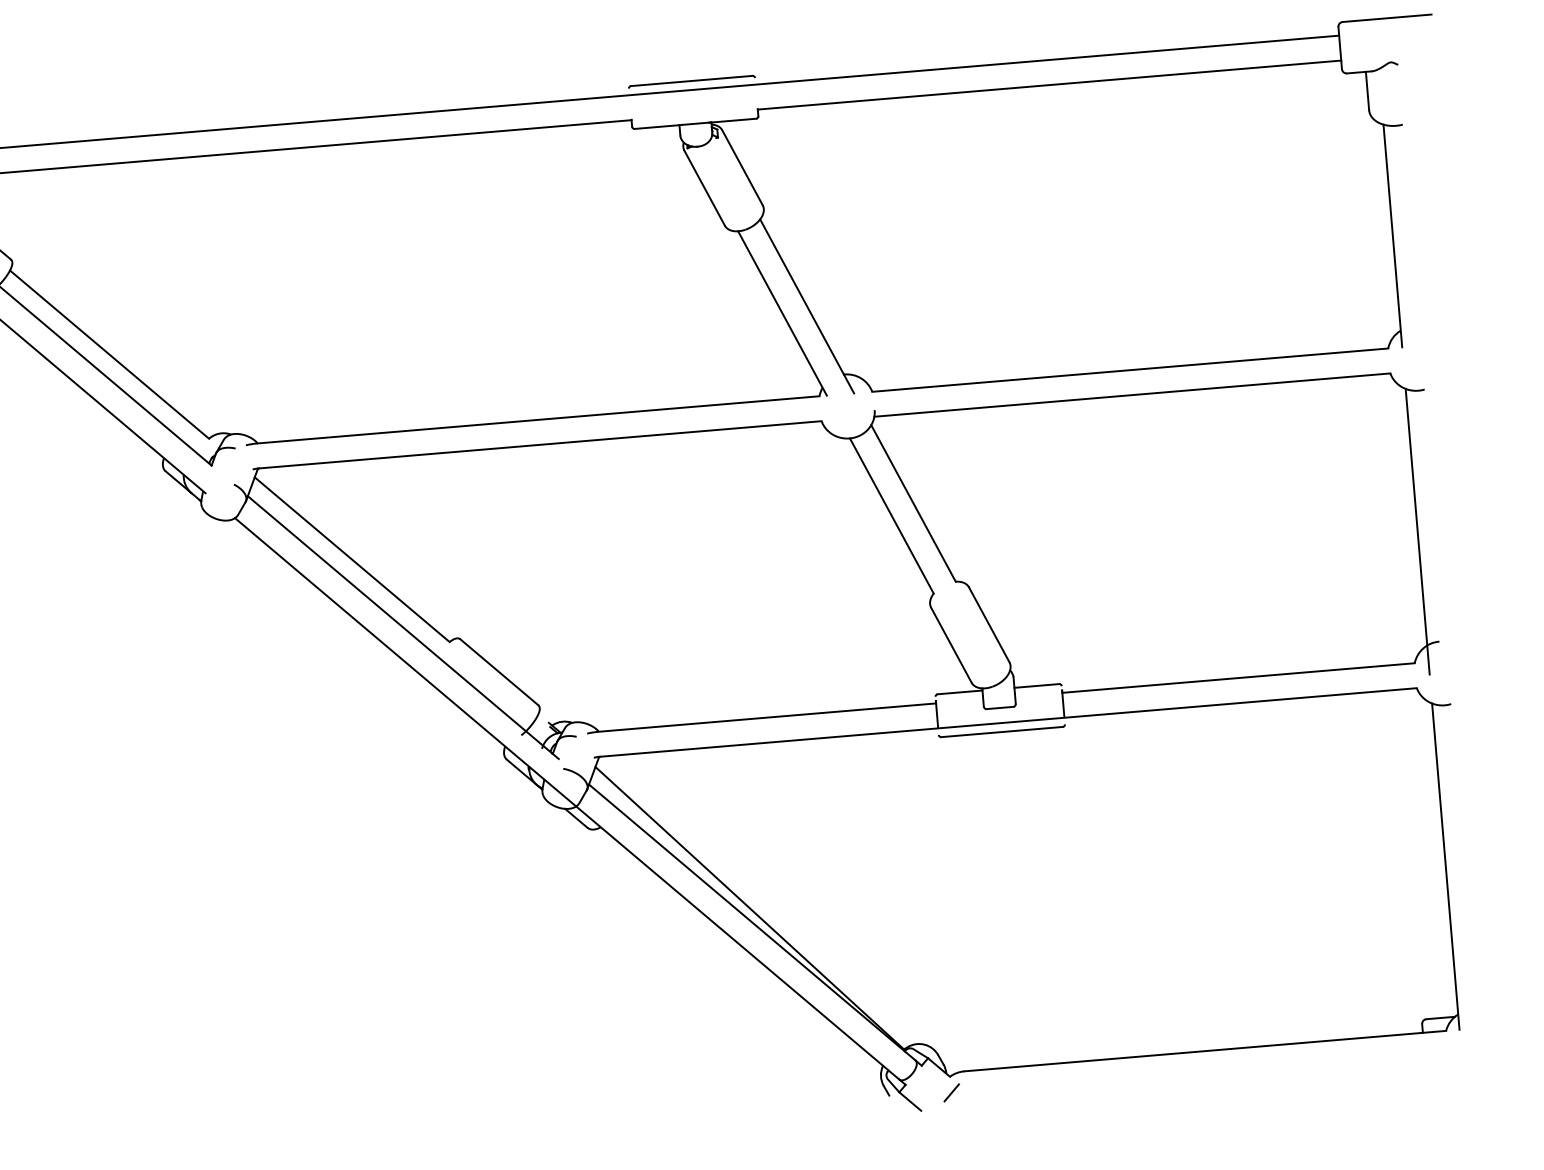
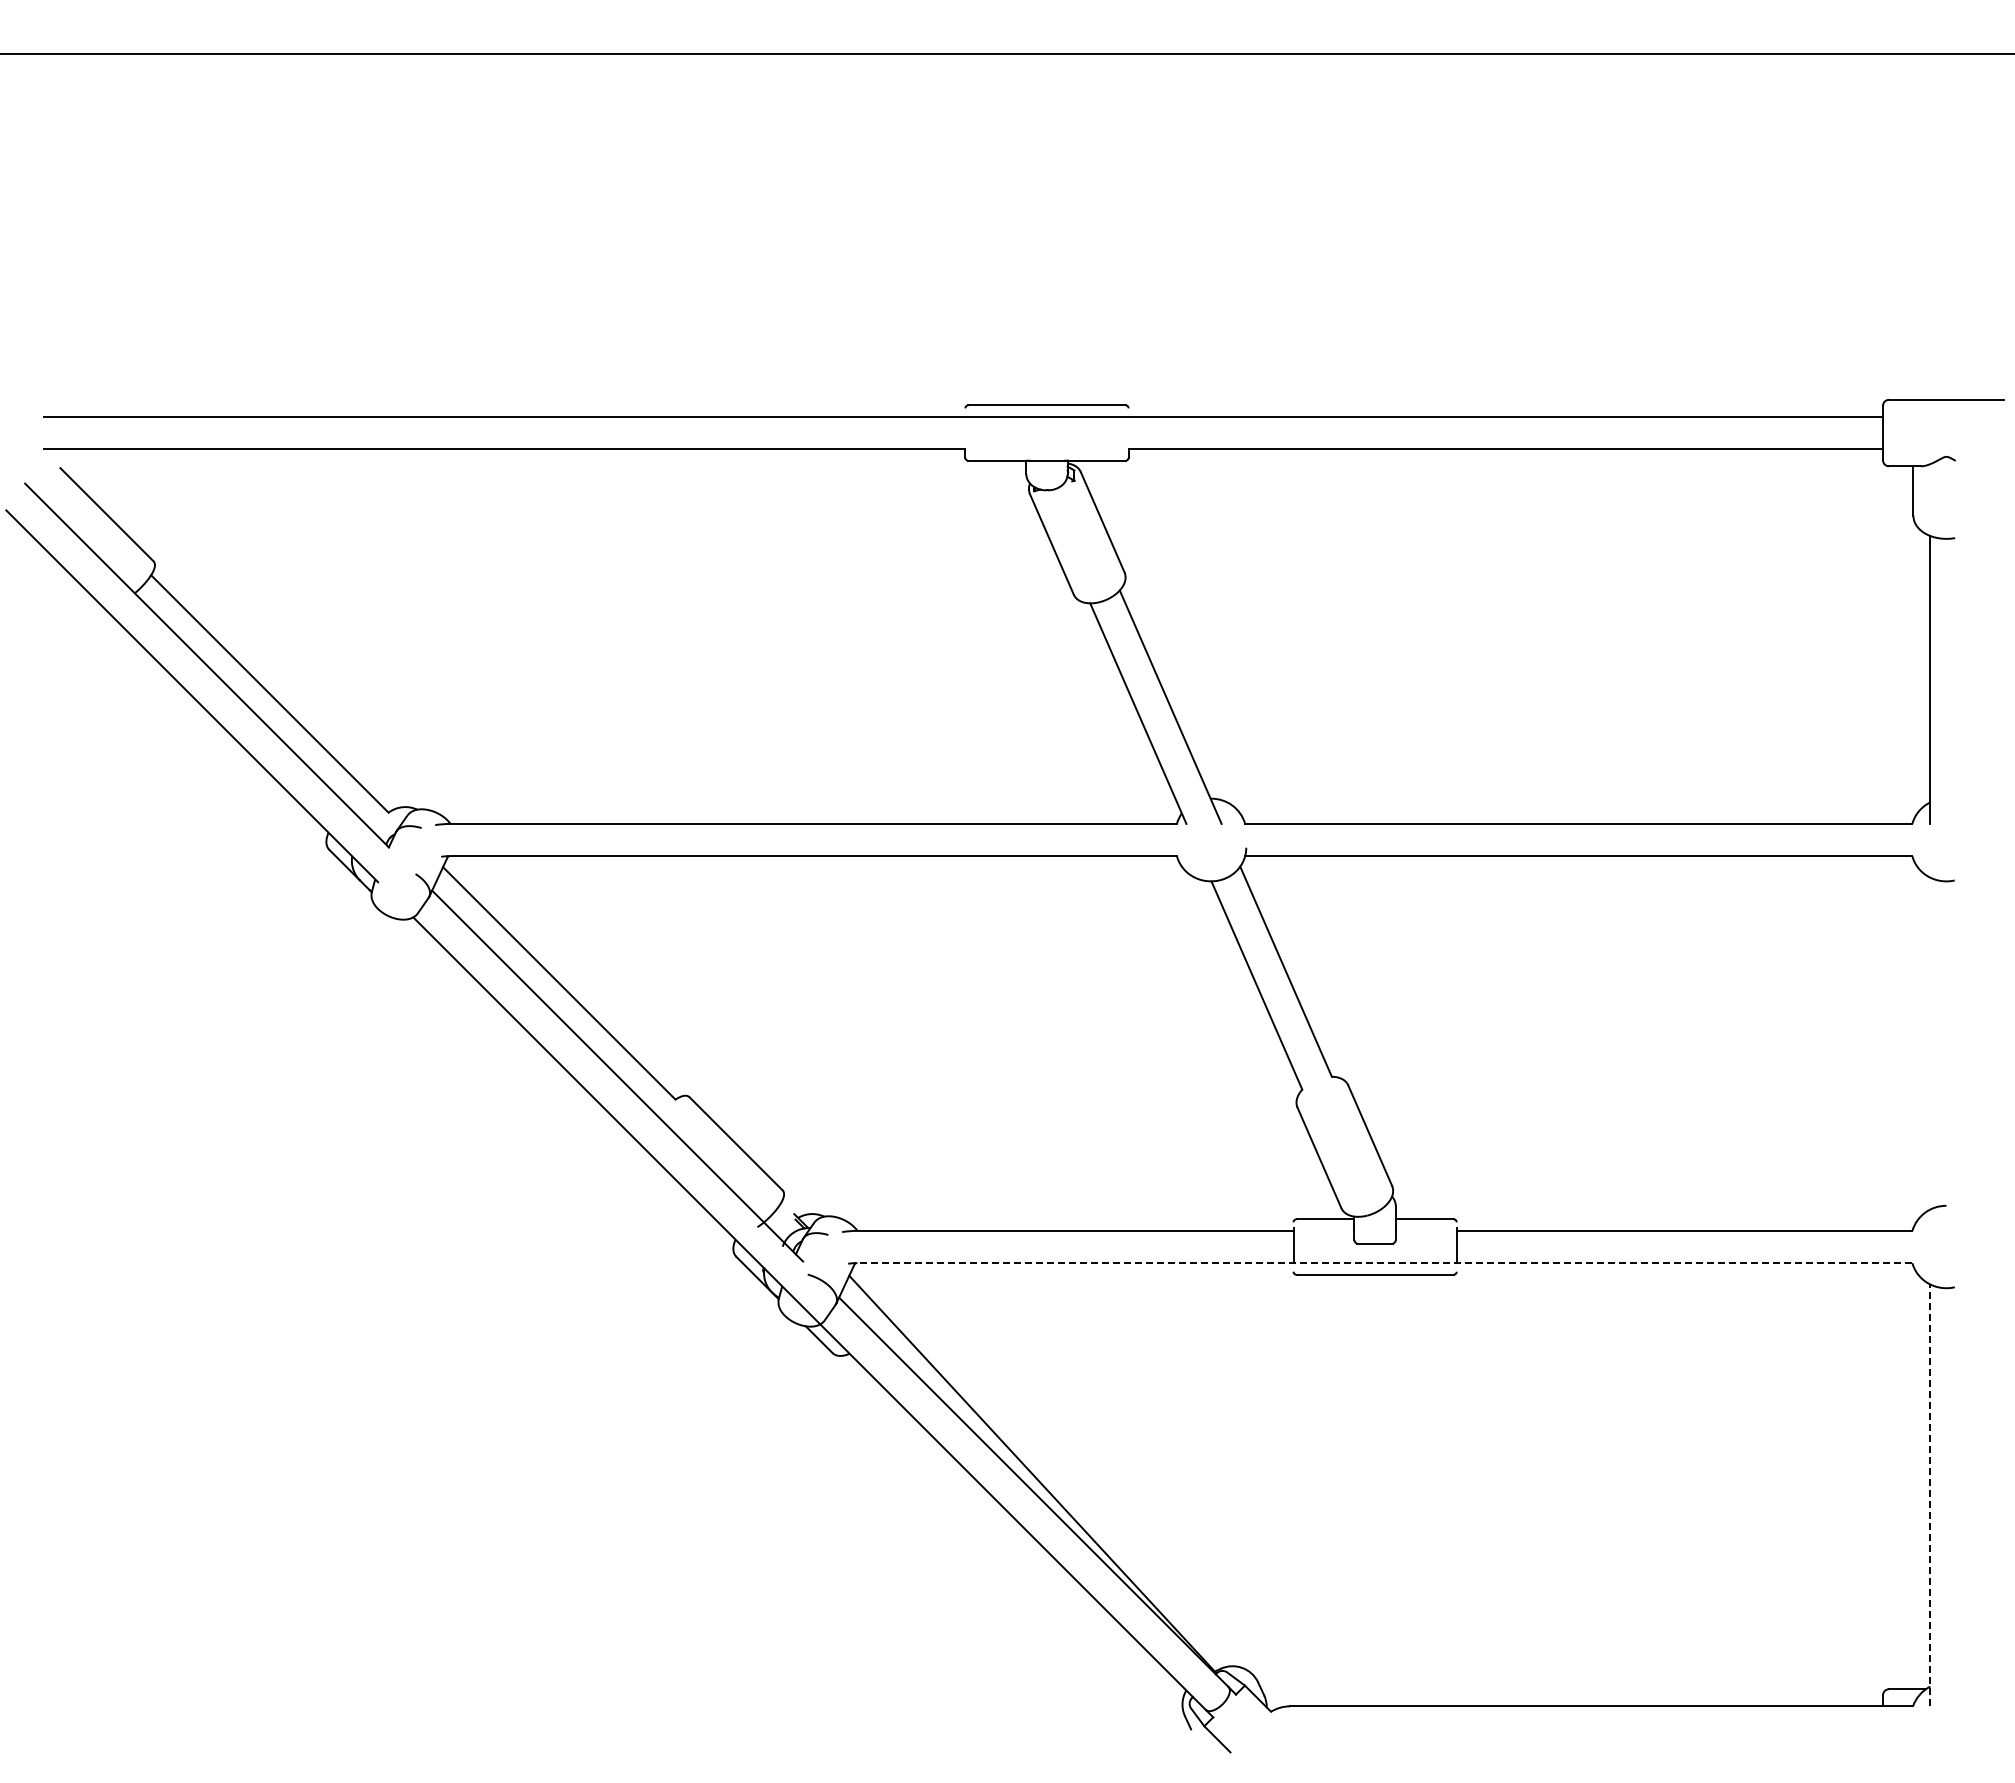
line: (1417, 531) -> (1930, 1062), removed
line: (1008, 722) -> (1384, 1263), solid -> dashed
line: (1445, 866) -> (1930, 1495), solid -> dashed
line: (951, 1092) -> (1271, 1732), removed

